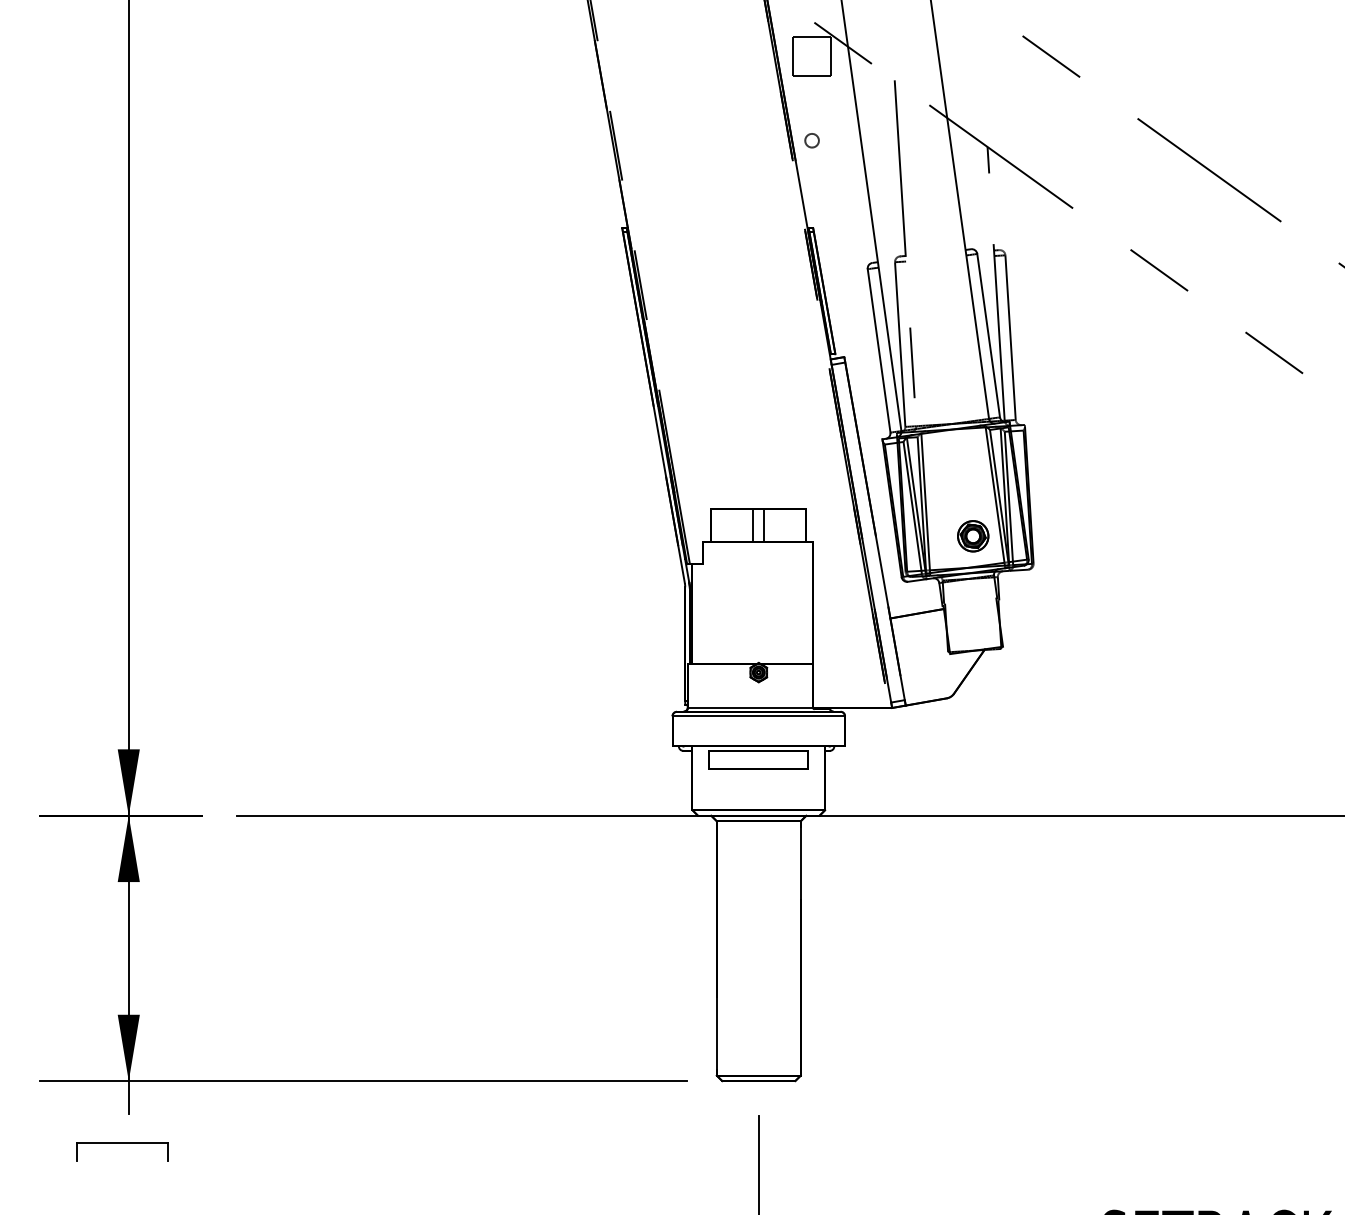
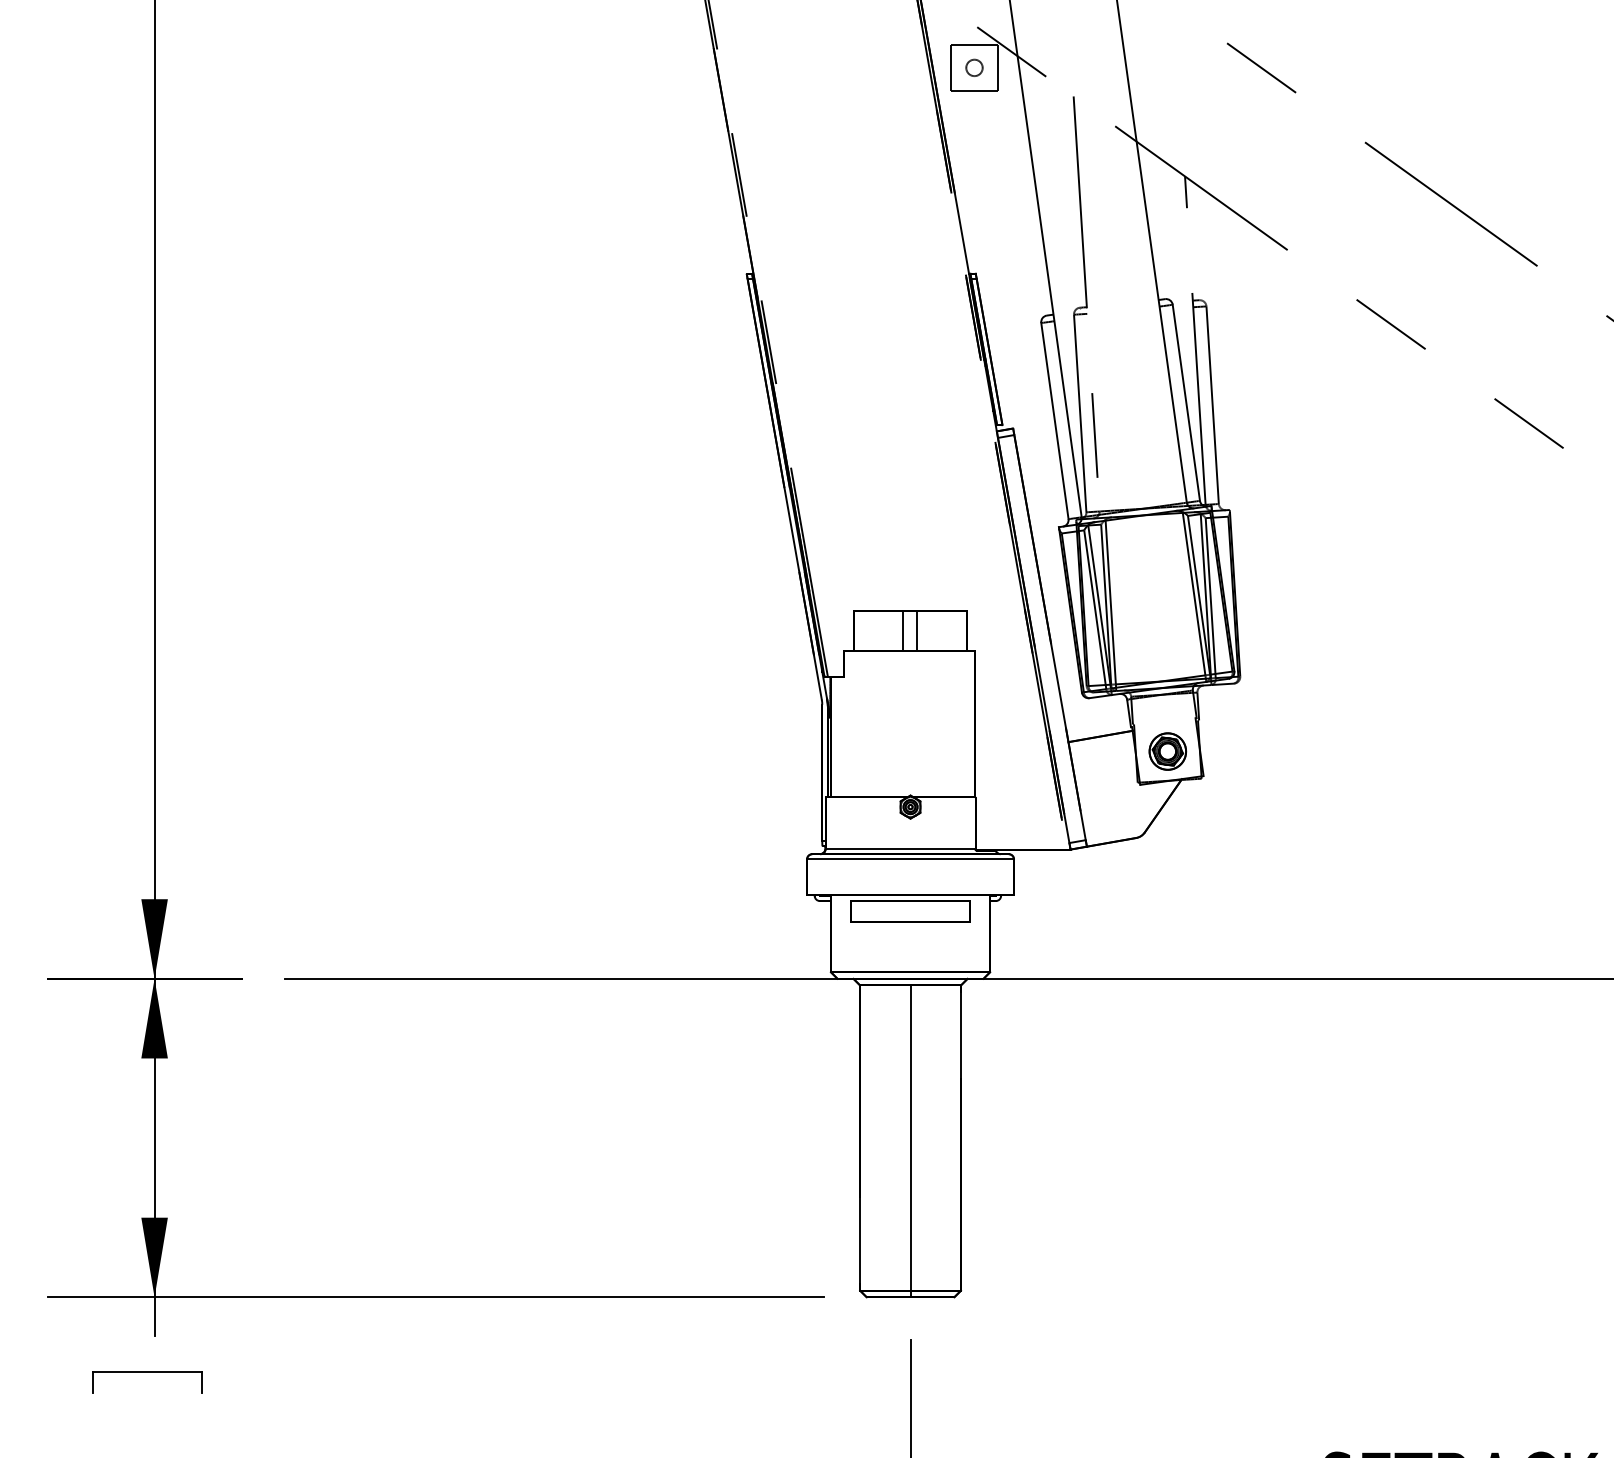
circle: (812, 140) -> (974, 67), moved
part: (972, 536) -> (1167, 751), moved
line: (758, 951) -> (910, 1141), added

